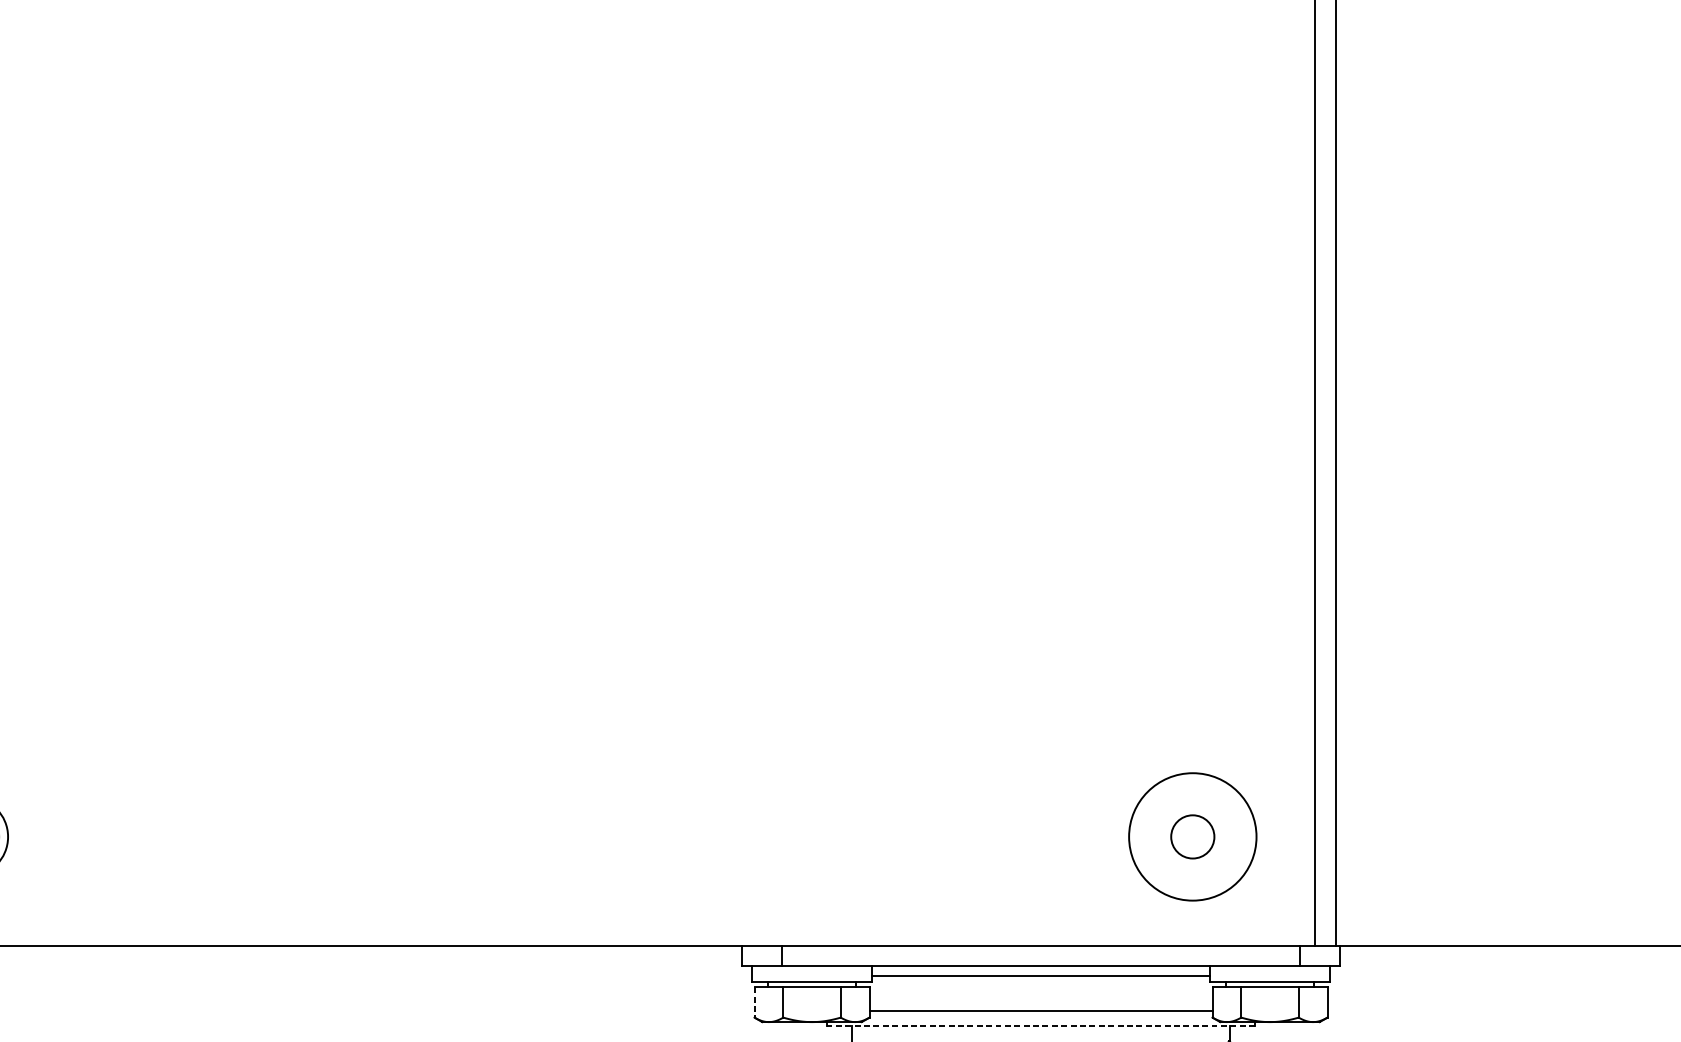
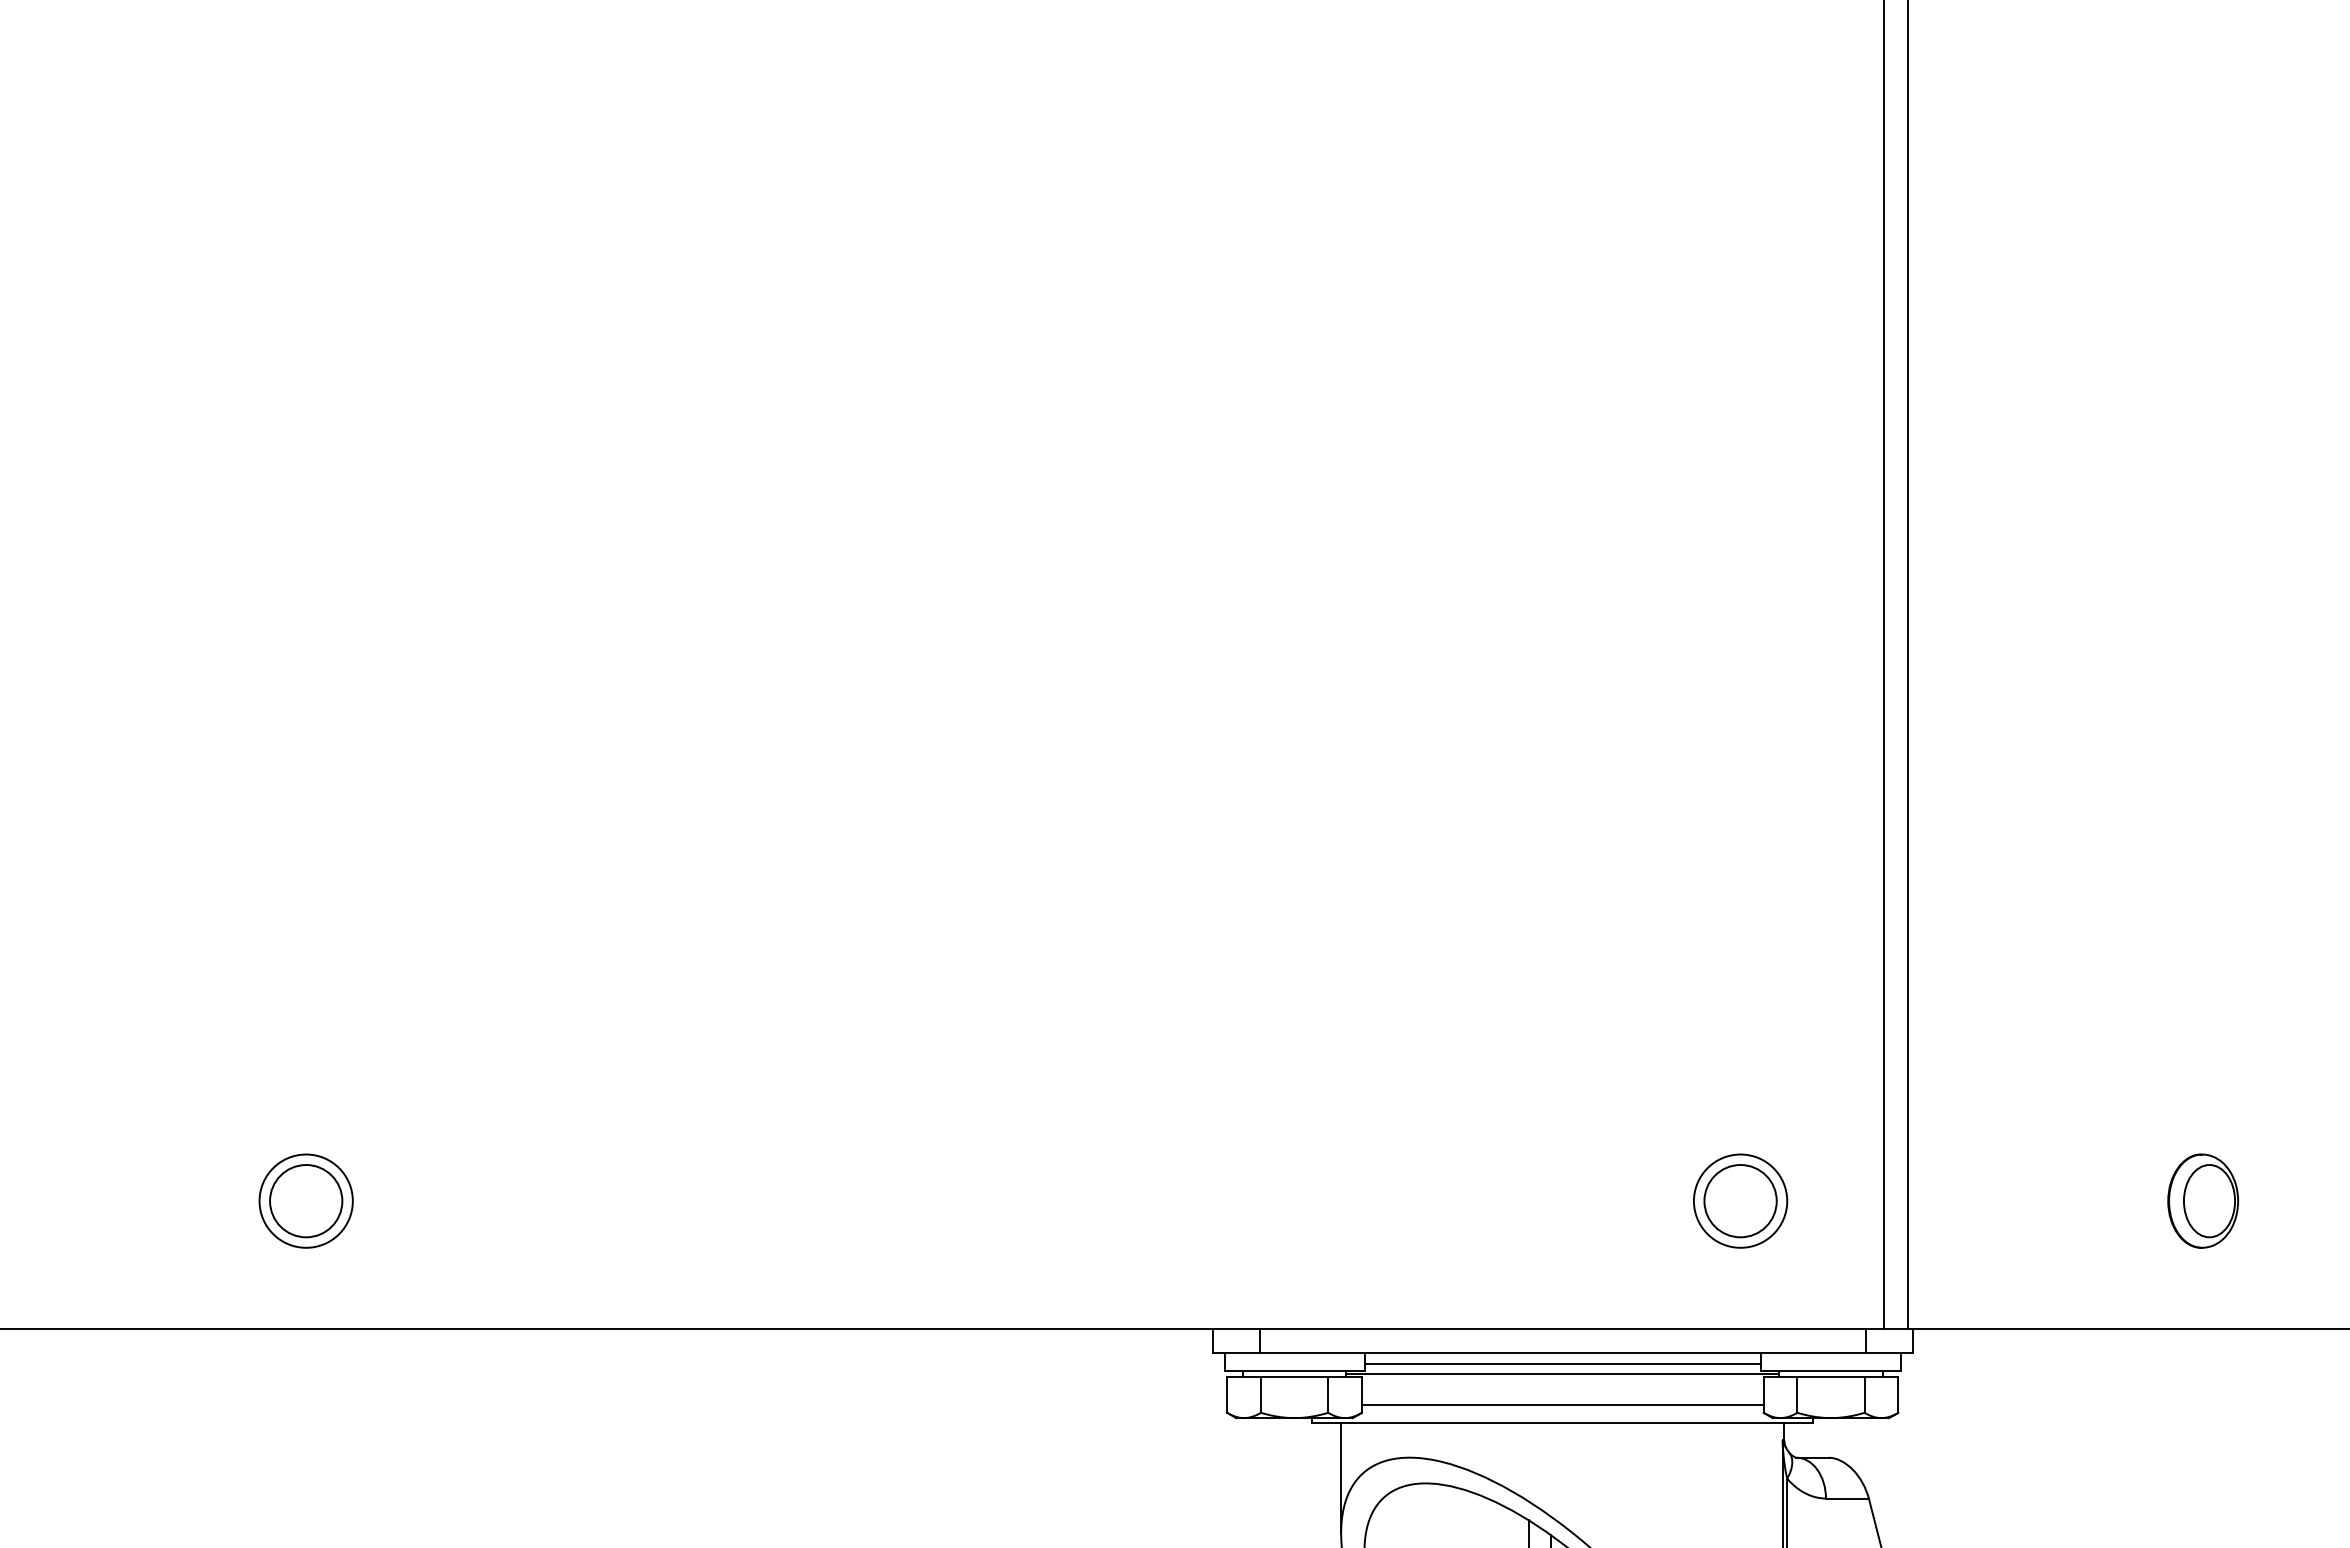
circle: (1192, 836) -> (1740, 1200), size x0.62
part: (1587, 836) -> (2202, 1200), added
circle: (1192, 837) -> (1740, 1201), size x1.43
line: (1040, 984) -> (1562, 1374), added
line: (754, 1002) -> (1227, 1395), dashed -> solid
line: (1040, 1025) -> (1562, 1422), dashed -> solid

